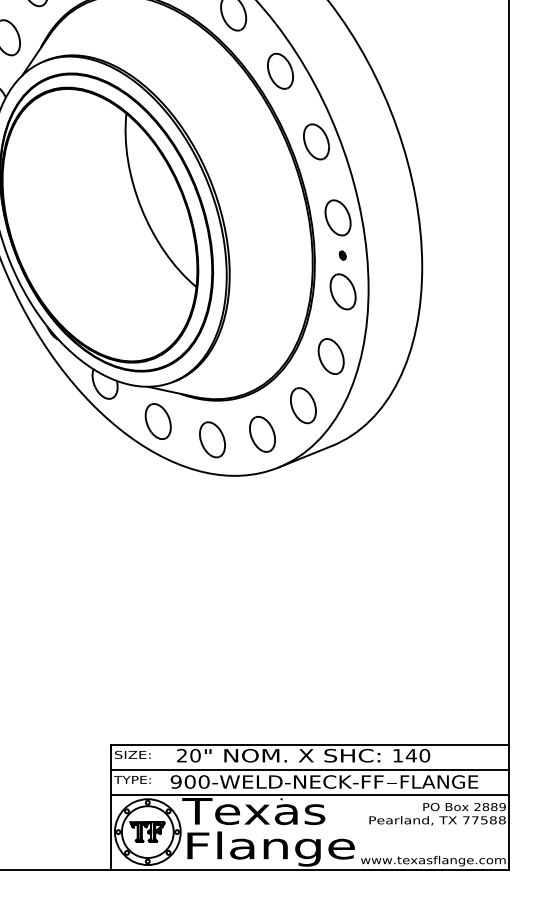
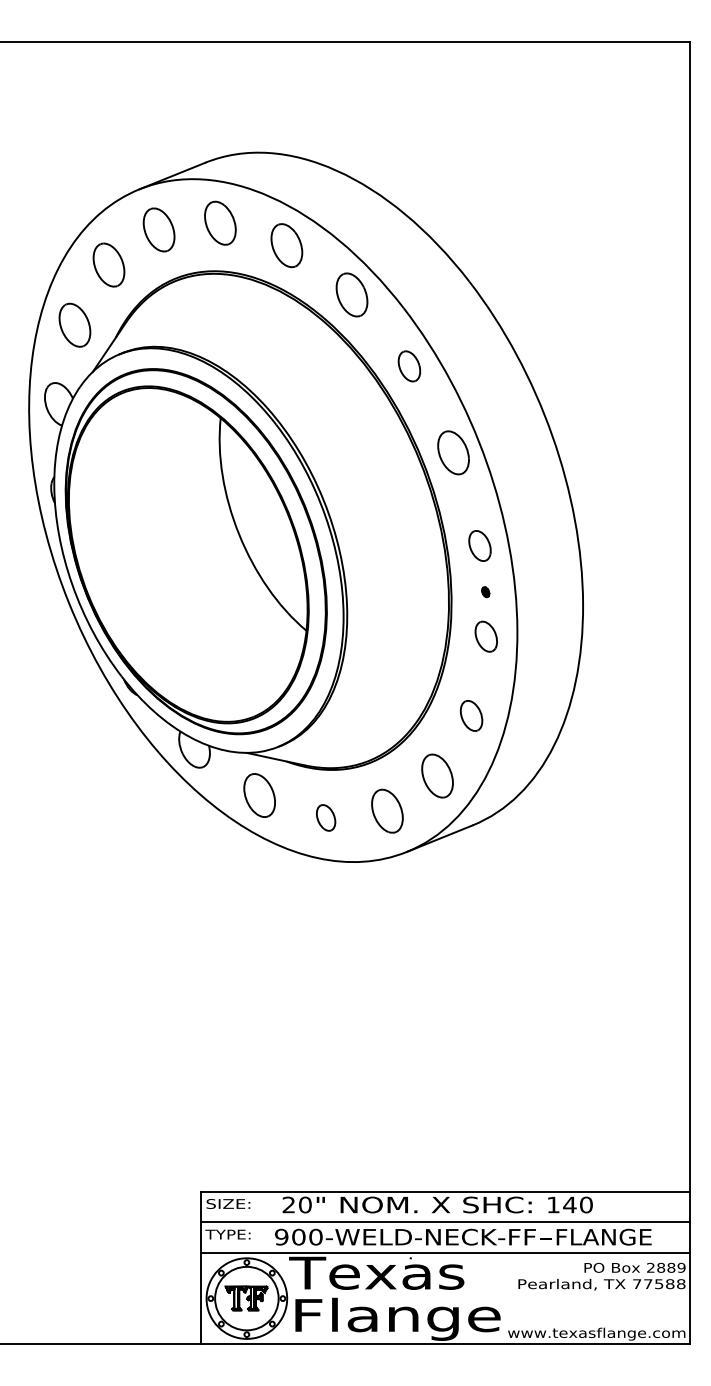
part: (280, 71) -> (409, 366), size x0.7
part: (337, 217) -> (479, 545), size x0.7
part: (343, 291) -> (486, 636), size x0.7
part: (331, 356) -> (471, 715), size x0.7
part: (211, 439) -> (325, 817), size x0.6

